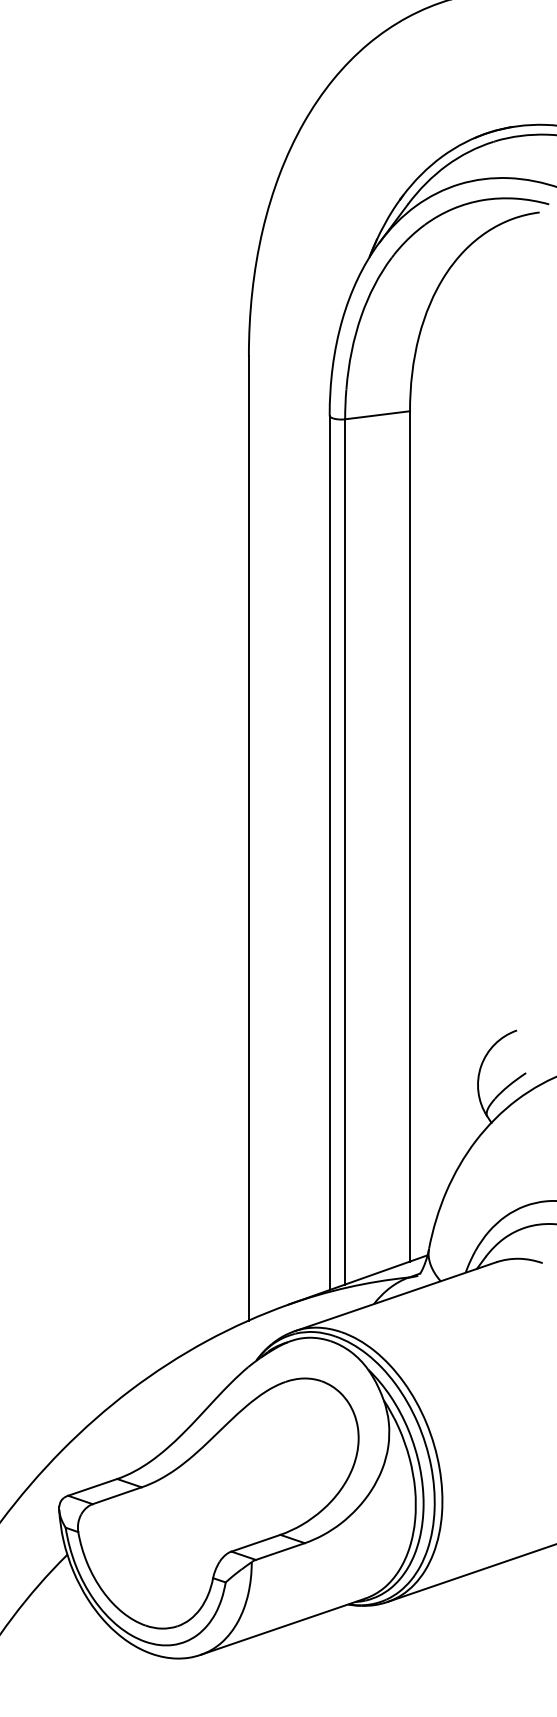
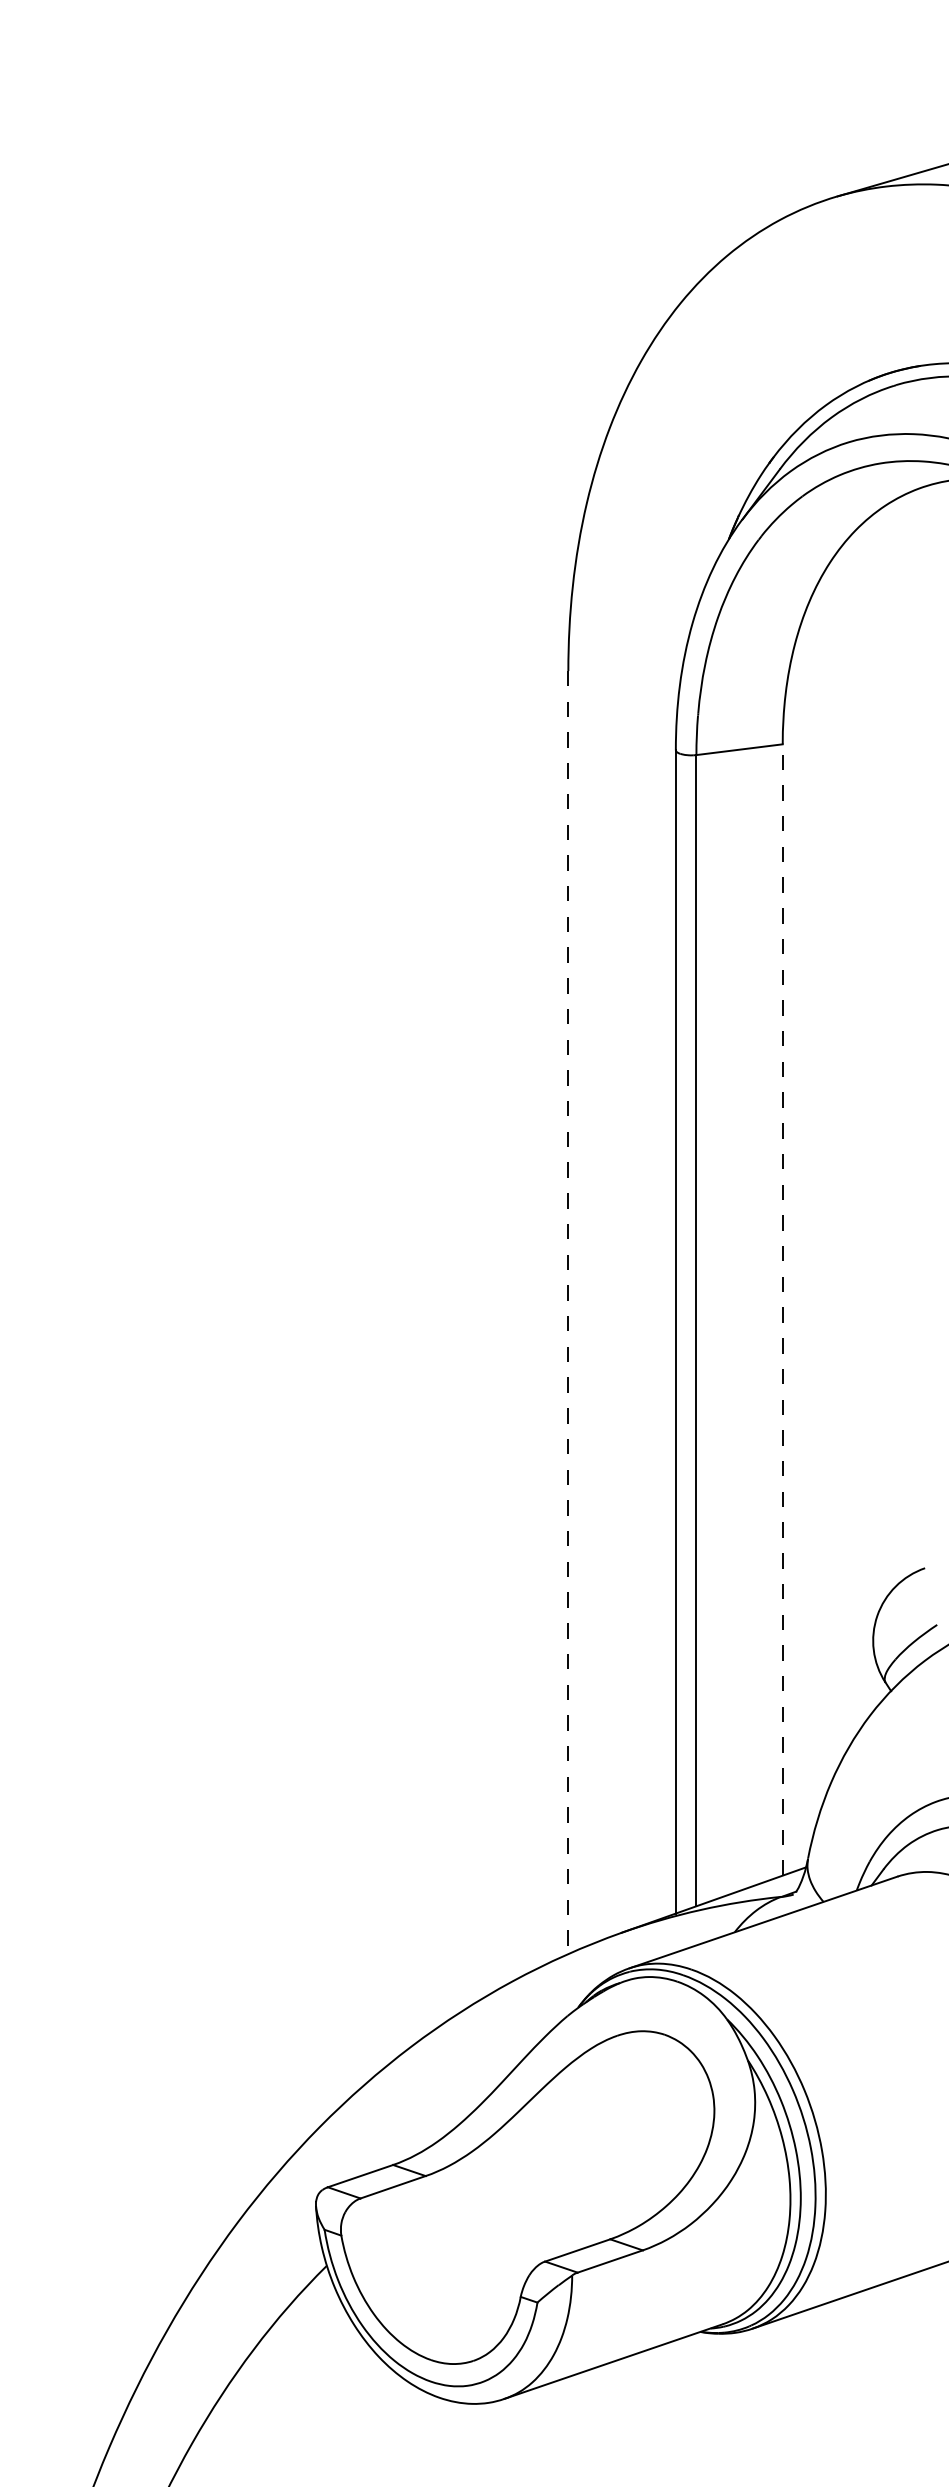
line: (409, 836) -> (782, 1310), solid -> dashed
line: (249, 839) -> (568, 1313), solid -> dashed

